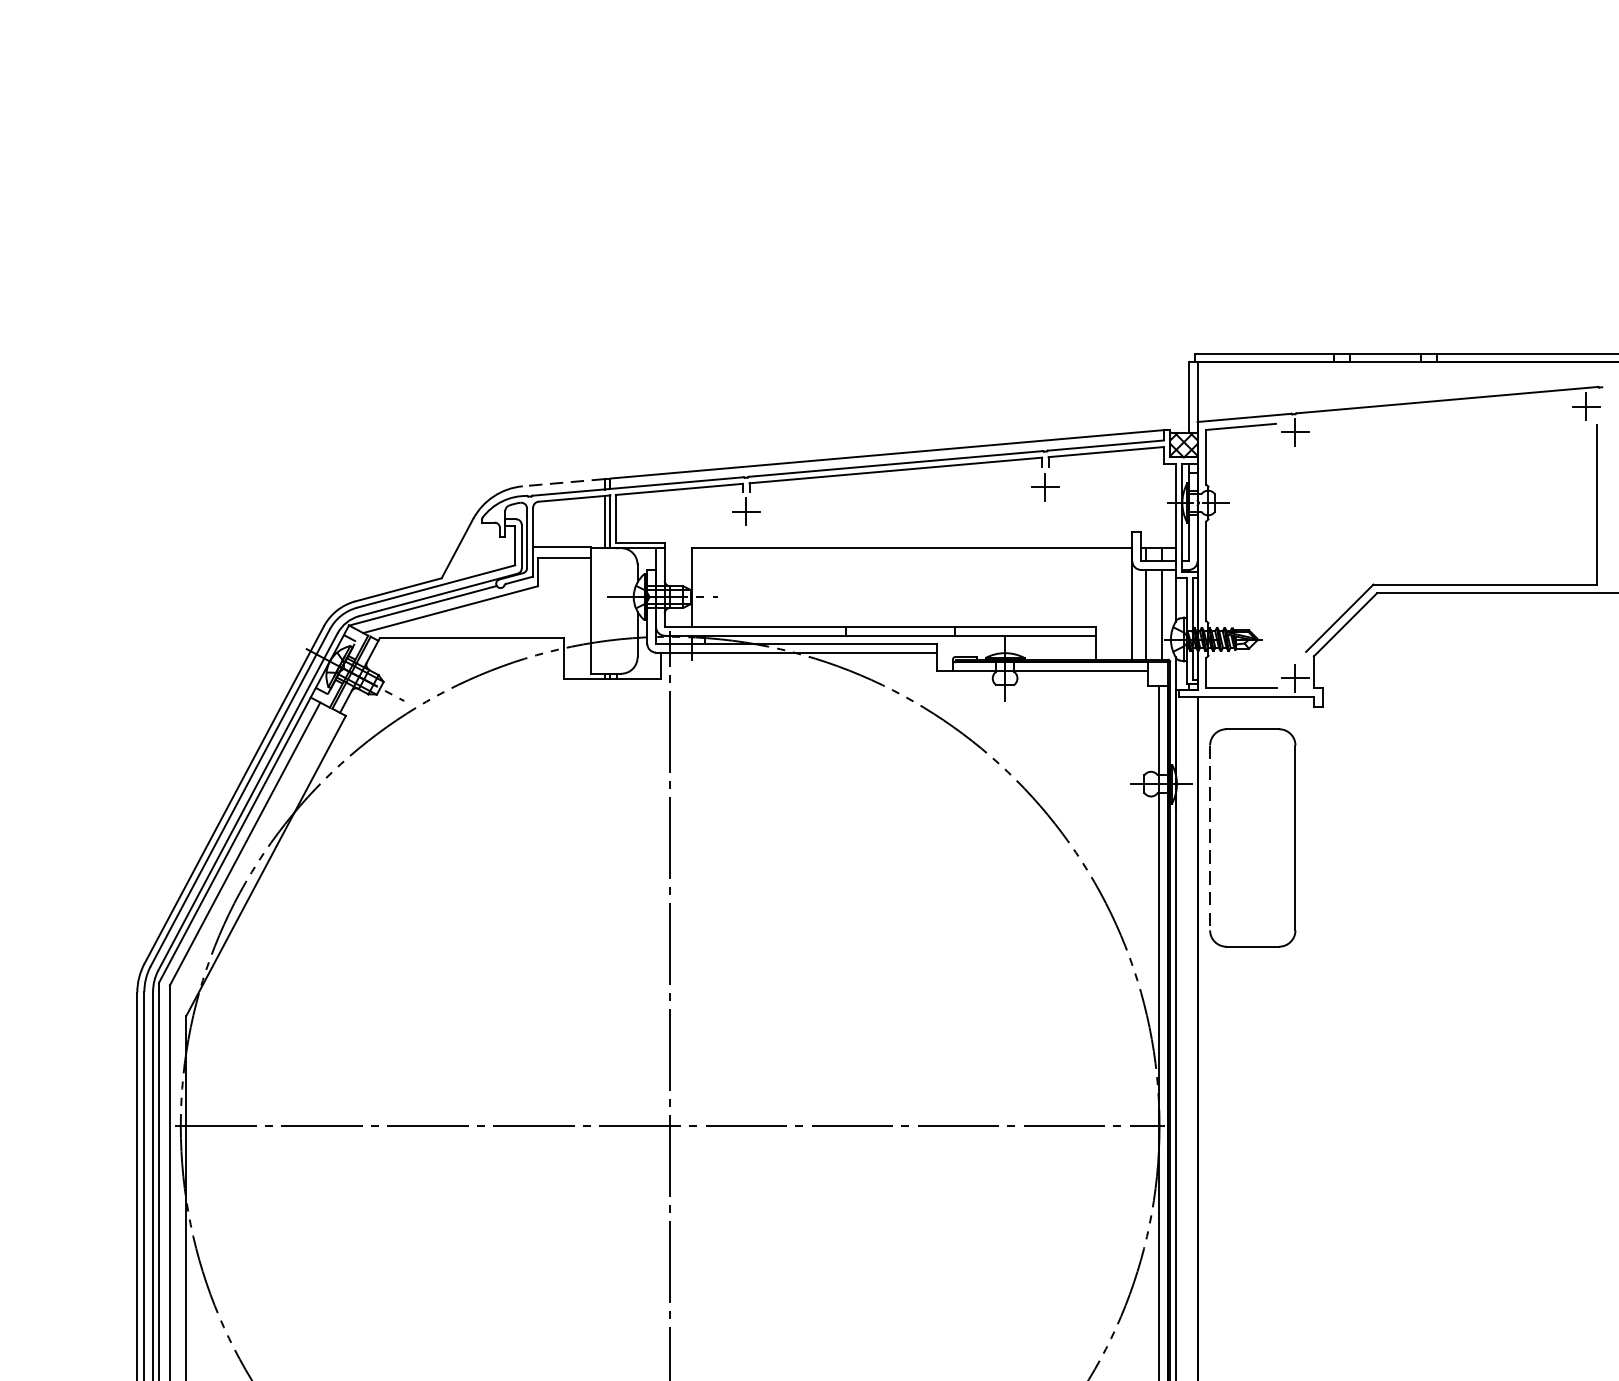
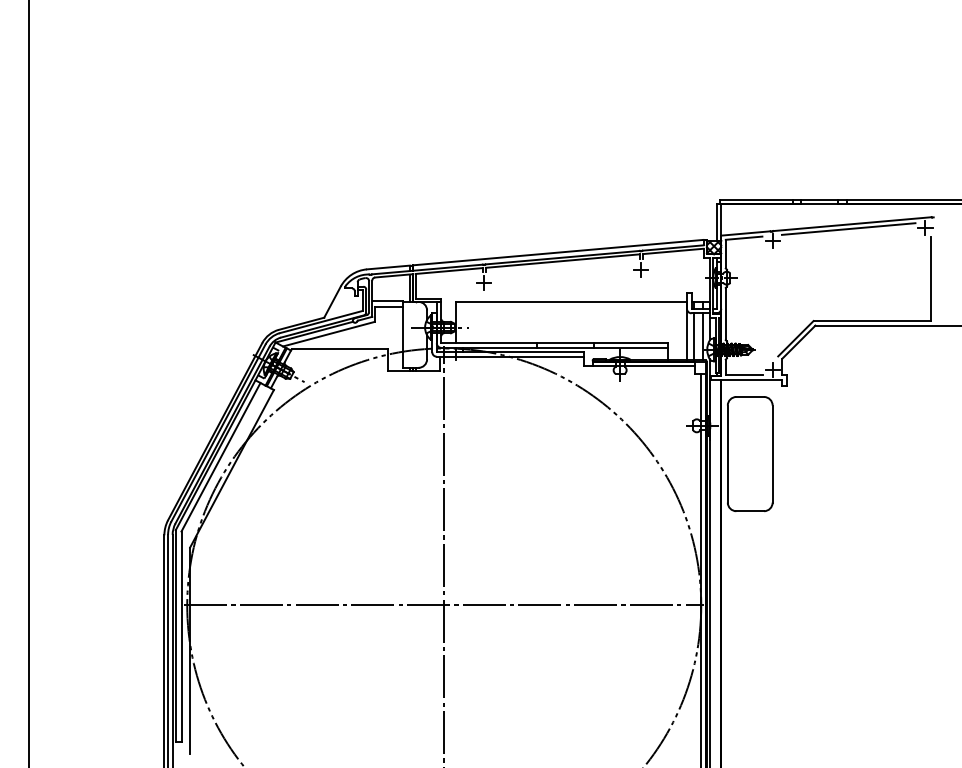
line: (1439, 408) -> (848, 228), added
line: (564, 482) -> (388, 267), dashed -> solid
line: (1209, 838) -> (727, 454), dashed -> solid

